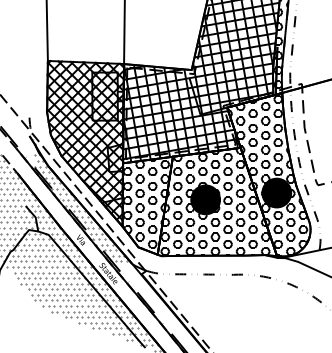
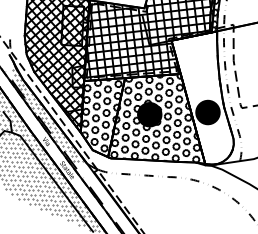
hatch: (267, 175) -> (201, 97), removed

